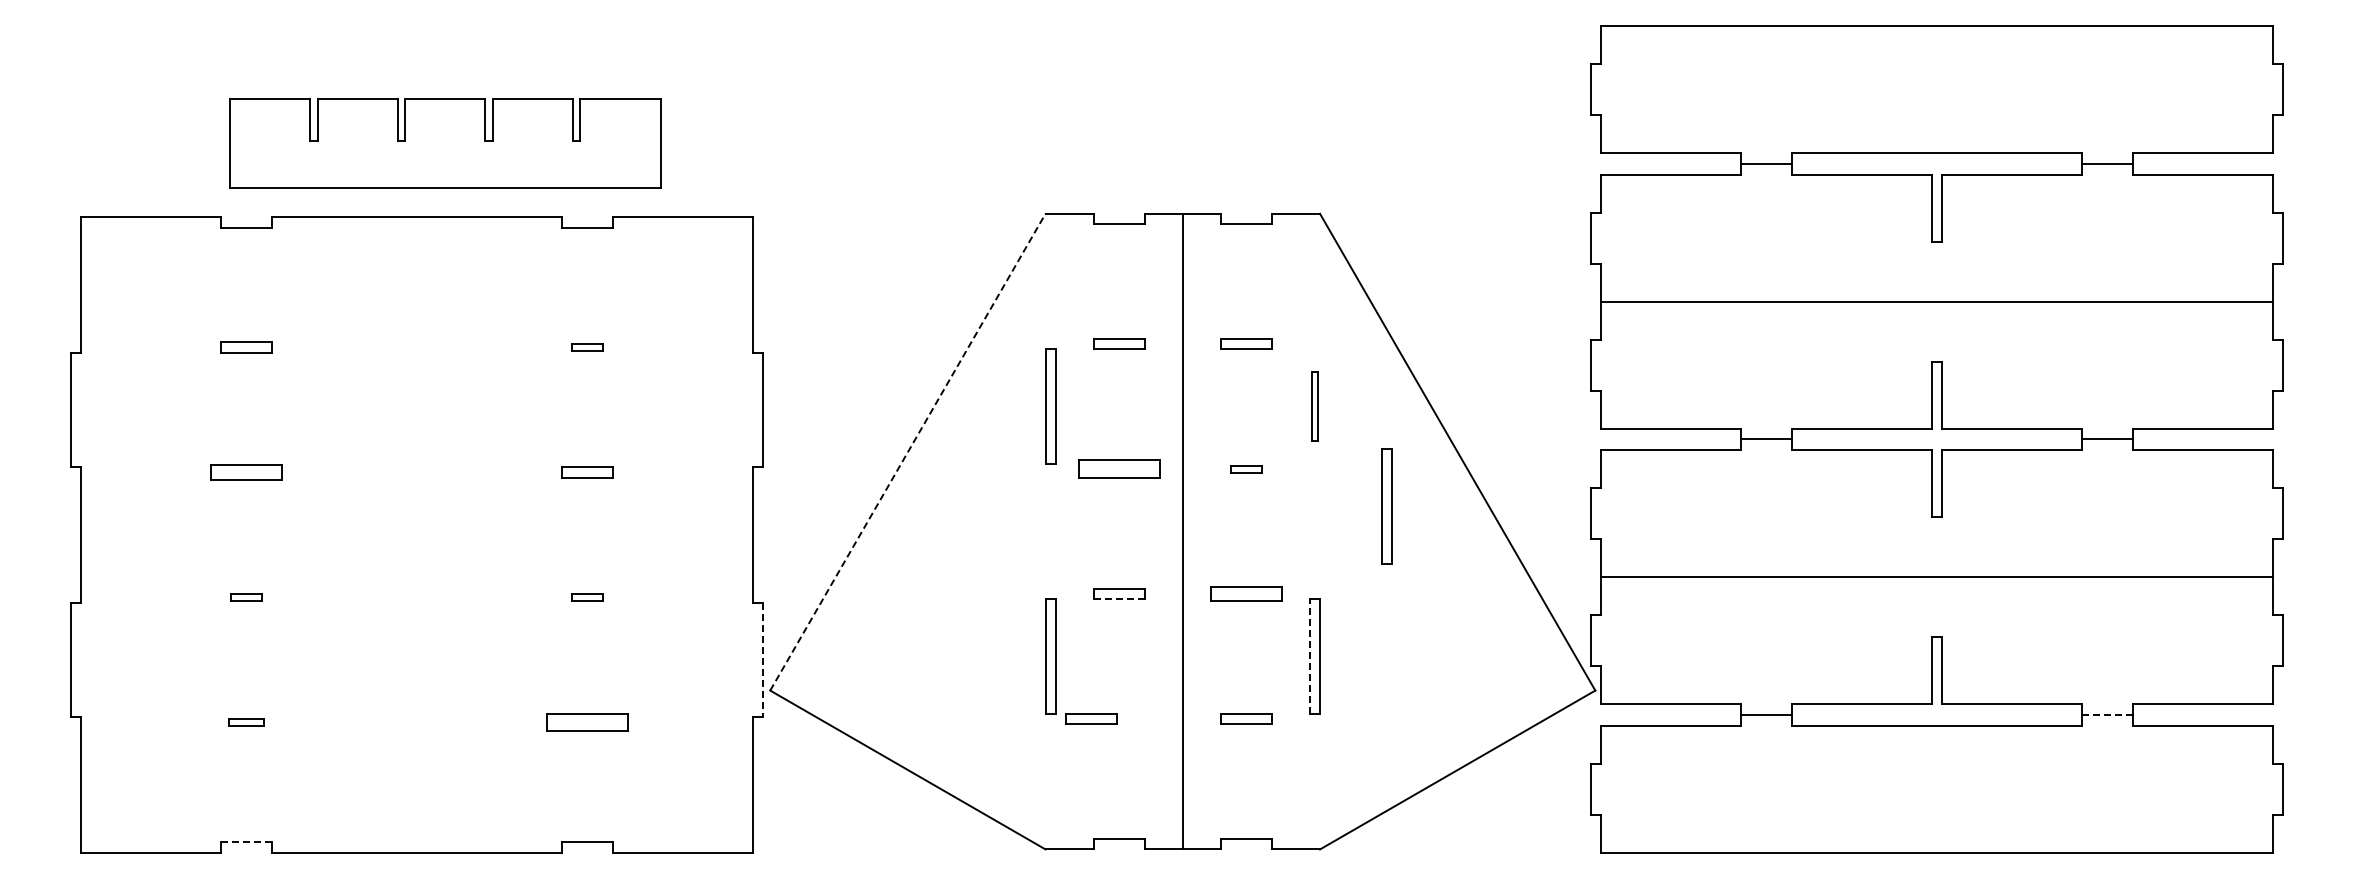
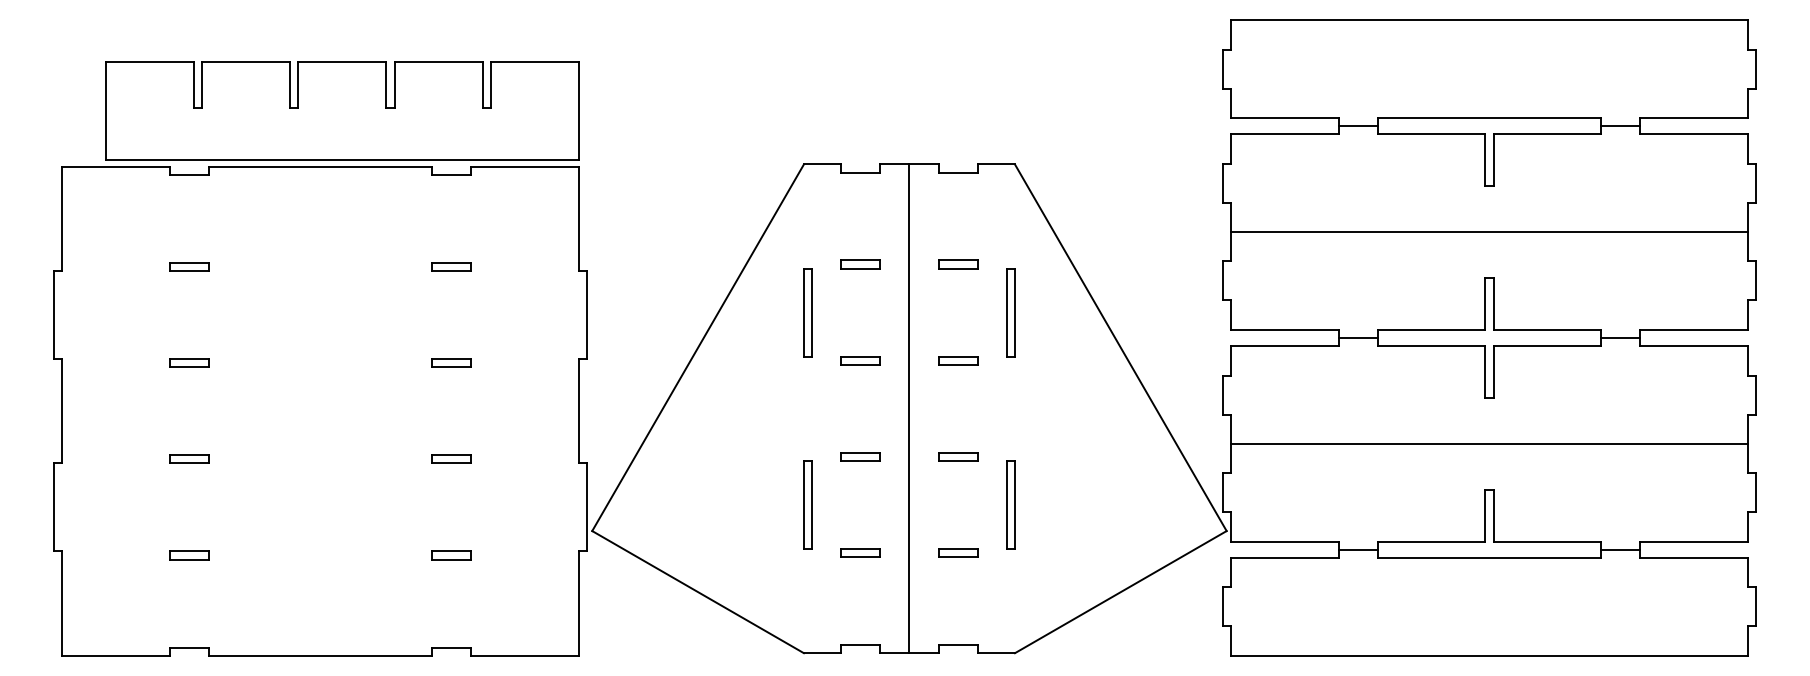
part: (445, 143) -> (342, 110), size x1.43
part: (587, 347) -> (451, 267), size x1.67
part: (1314, 406) -> (1010, 312), size x1.67
line: (908, 451) -> (698, 347), dashed -> solid
part: (1119, 469) -> (860, 361), size x0.62
part: (1246, 469) -> (958, 361), size x1.67
part: (246, 472) -> (189, 363), size x0.71
part: (1386, 506) -> (1066, 389), removed
part: (1246, 593) -> (958, 456), size x0.71
part: (246, 597) -> (189, 459), size x1.67
part: (587, 597) -> (451, 459), size x1.67
line: (1118, 599) -> (860, 461), dashed -> solid
line: (1309, 656) -> (1006, 504), dashed -> solid
line: (763, 660) -> (587, 507), dashed -> solid
line: (2107, 714) -> (1620, 549), dashed -> solid
part: (1091, 718) -> (860, 552), moved
part: (246, 722) -> (189, 555), size x1.43
part: (587, 722) -> (451, 555), size x0.62
line: (246, 842) -> (189, 647), dashed -> solid

